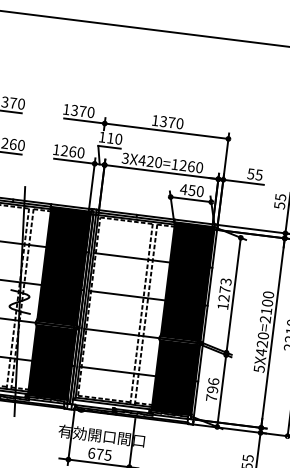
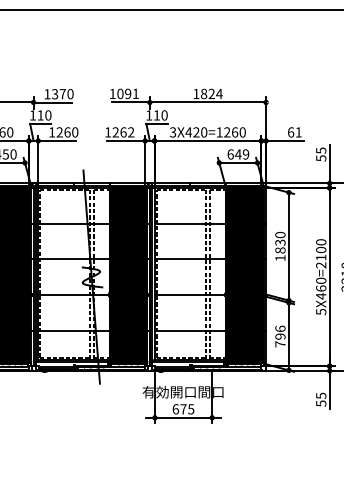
text: (82, 111) -> (127, 93), 1370 -> 1091
text: (171, 122) -> (211, 93), 1370 -> 1824
text: (81, 153) -> (131, 132), 1260 -> 1262
text: (254, 174) -> (294, 132), 55 -> 61
text: (192, 190) -> (238, 154), 450 -> 649
text: (225, 289) -> (280, 242), 1273 -> 1830
text: (262, 344) -> (321, 288), 5X420=2100 -> 5X460=2100

